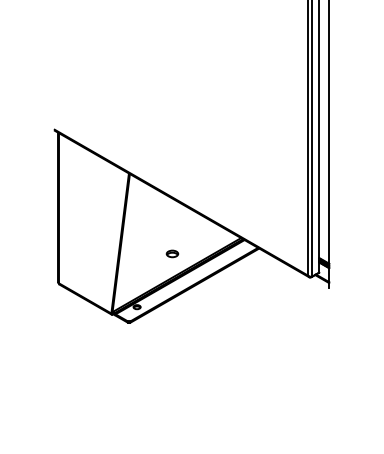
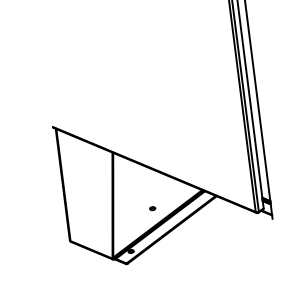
part: (172, 254) -> (152, 208), size x0.62

